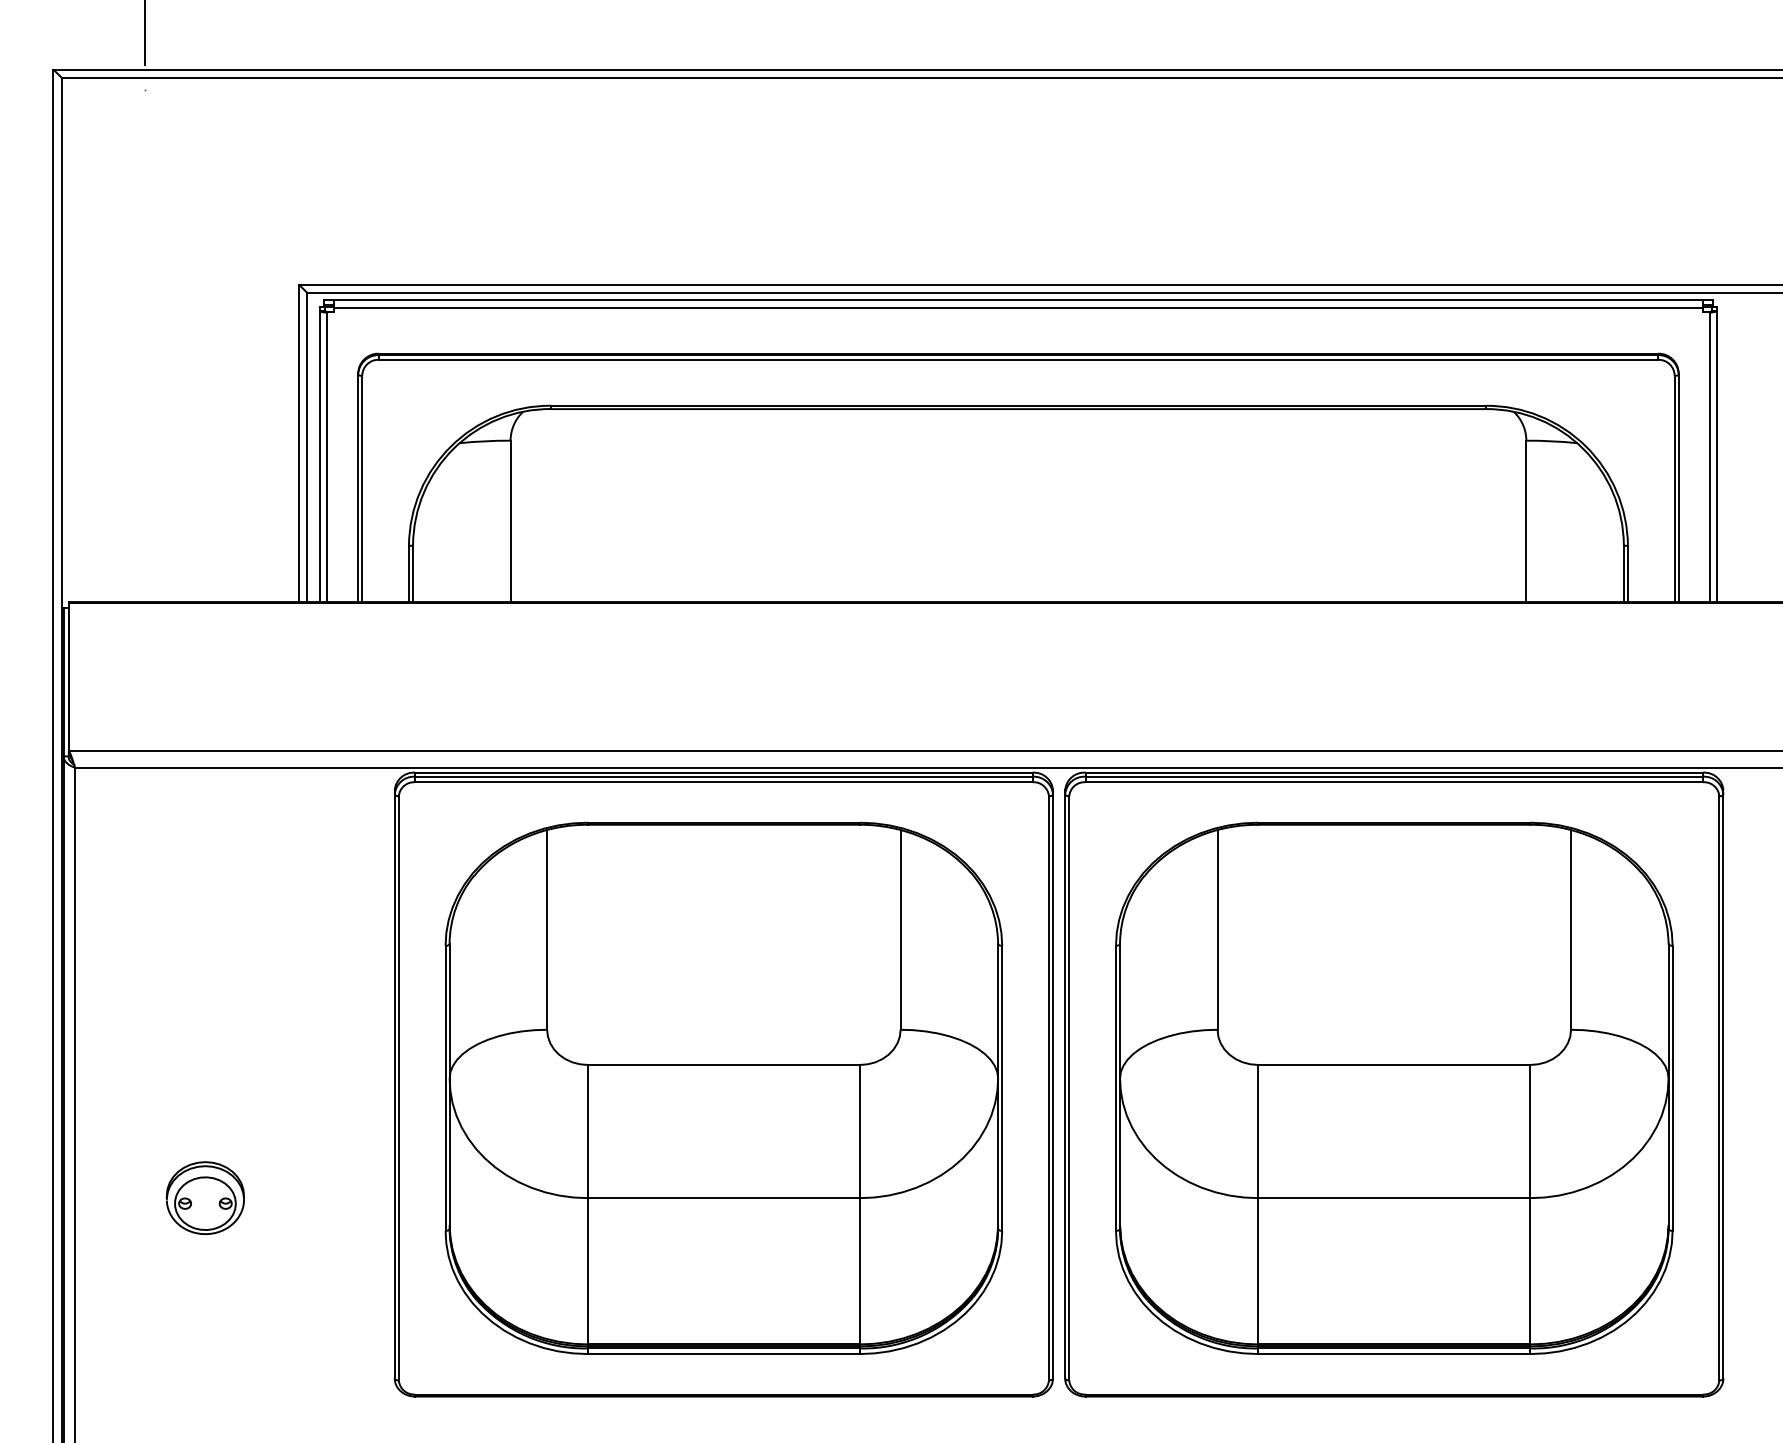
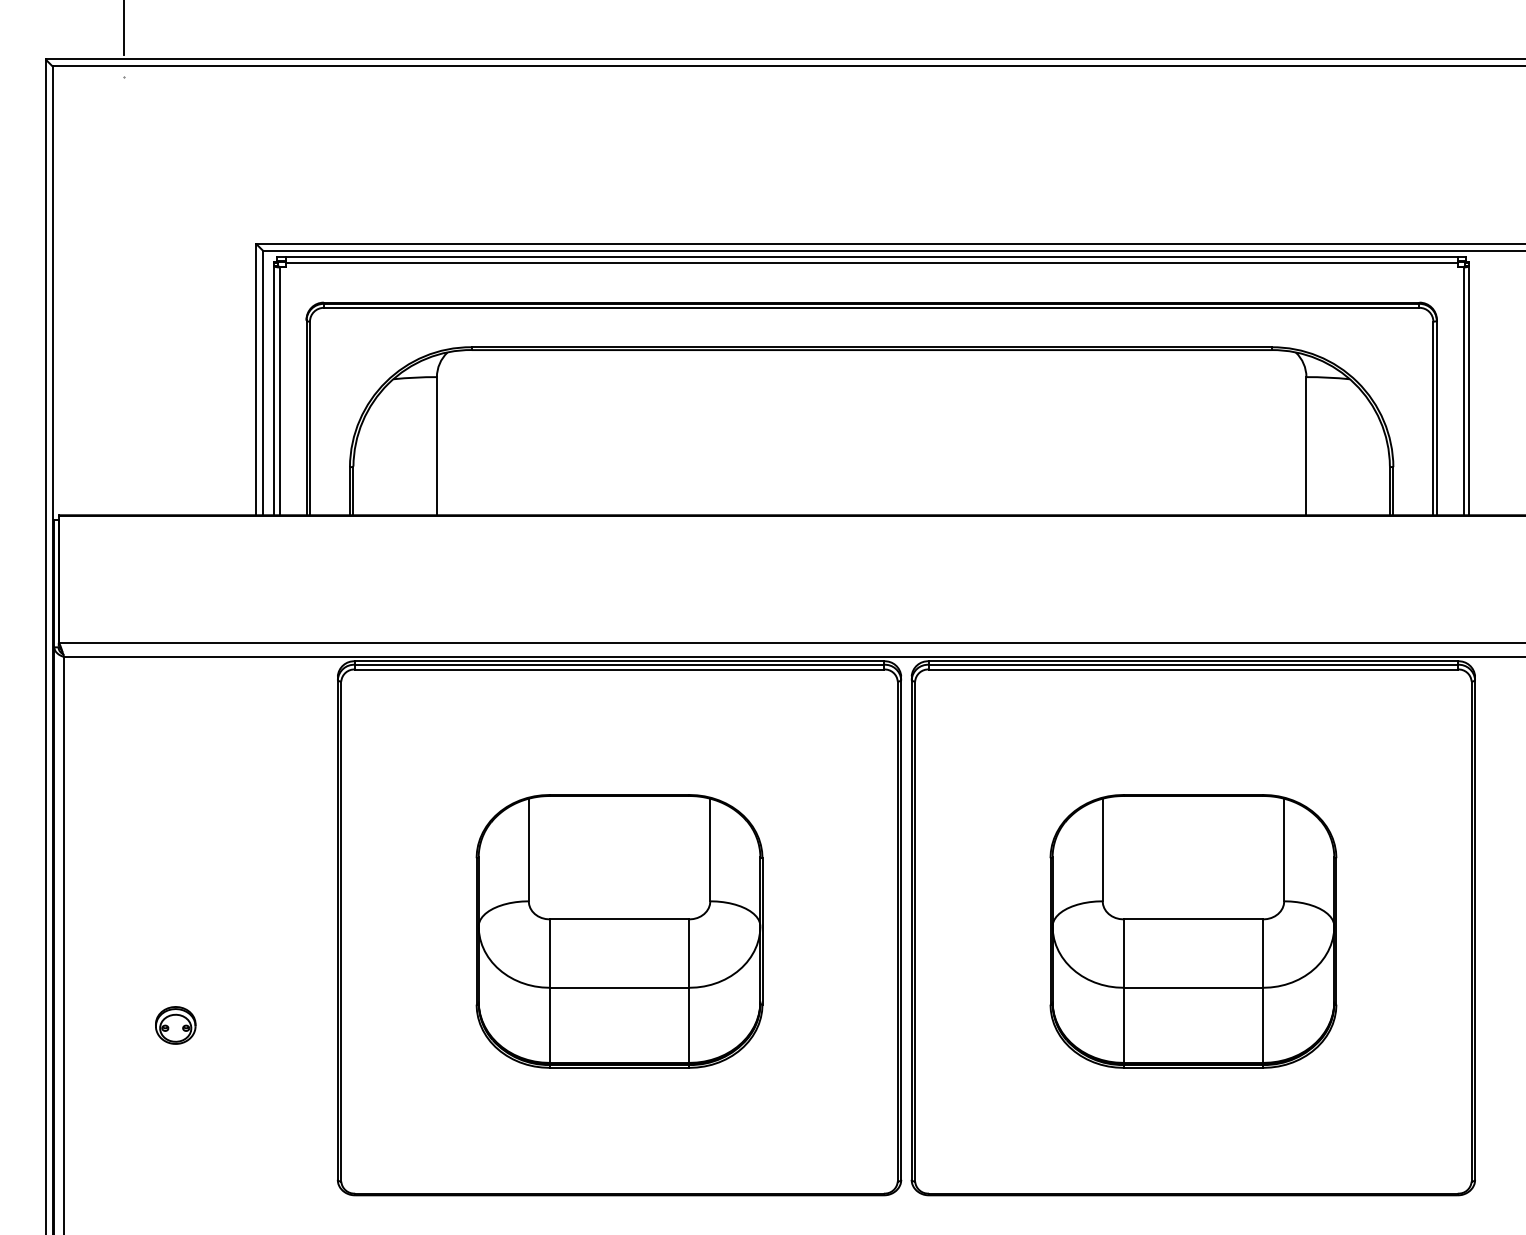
part: (723, 1087) -> (619, 930), size x0.6
part: (1394, 1087) -> (1193, 930), size x0.6
part: (205, 1197) -> (175, 1024), size x0.6

